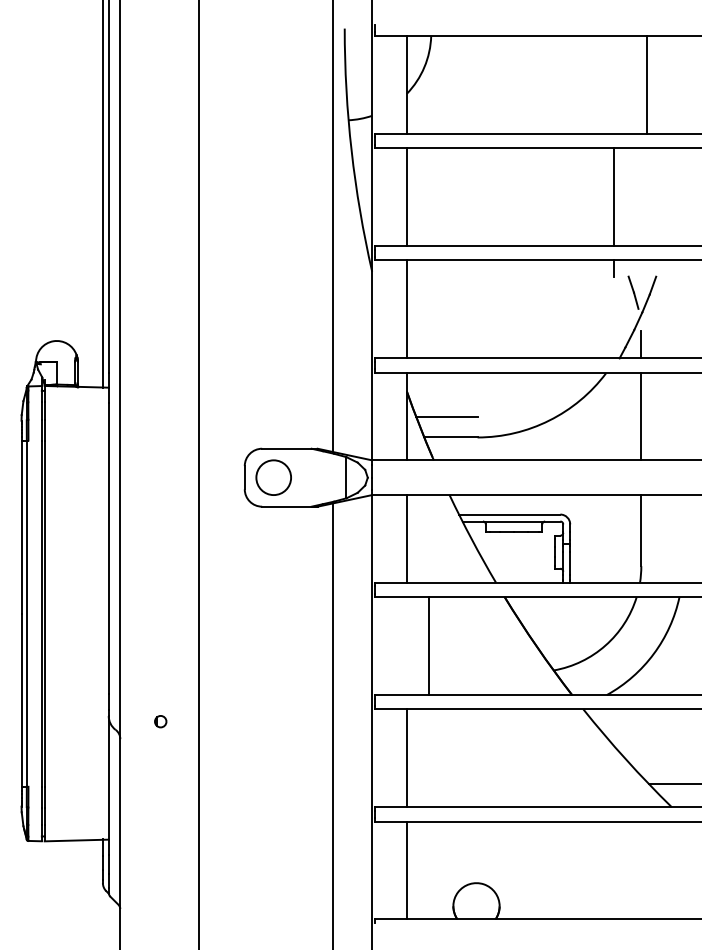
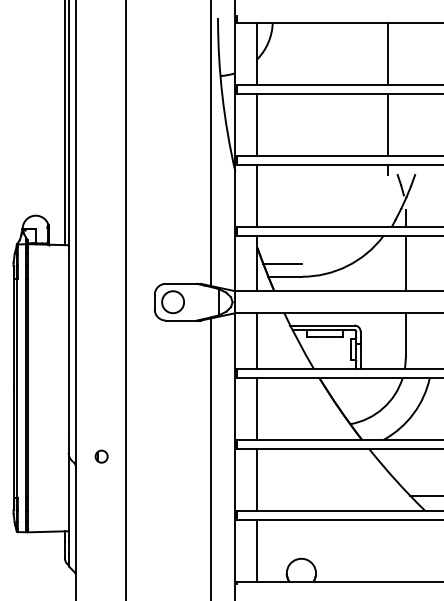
line: (647, 84) -> (388, 53), moved
line: (429, 645) -> (257, 408), moved
circle: (160, 721) -> (101, 456), size x1.67

